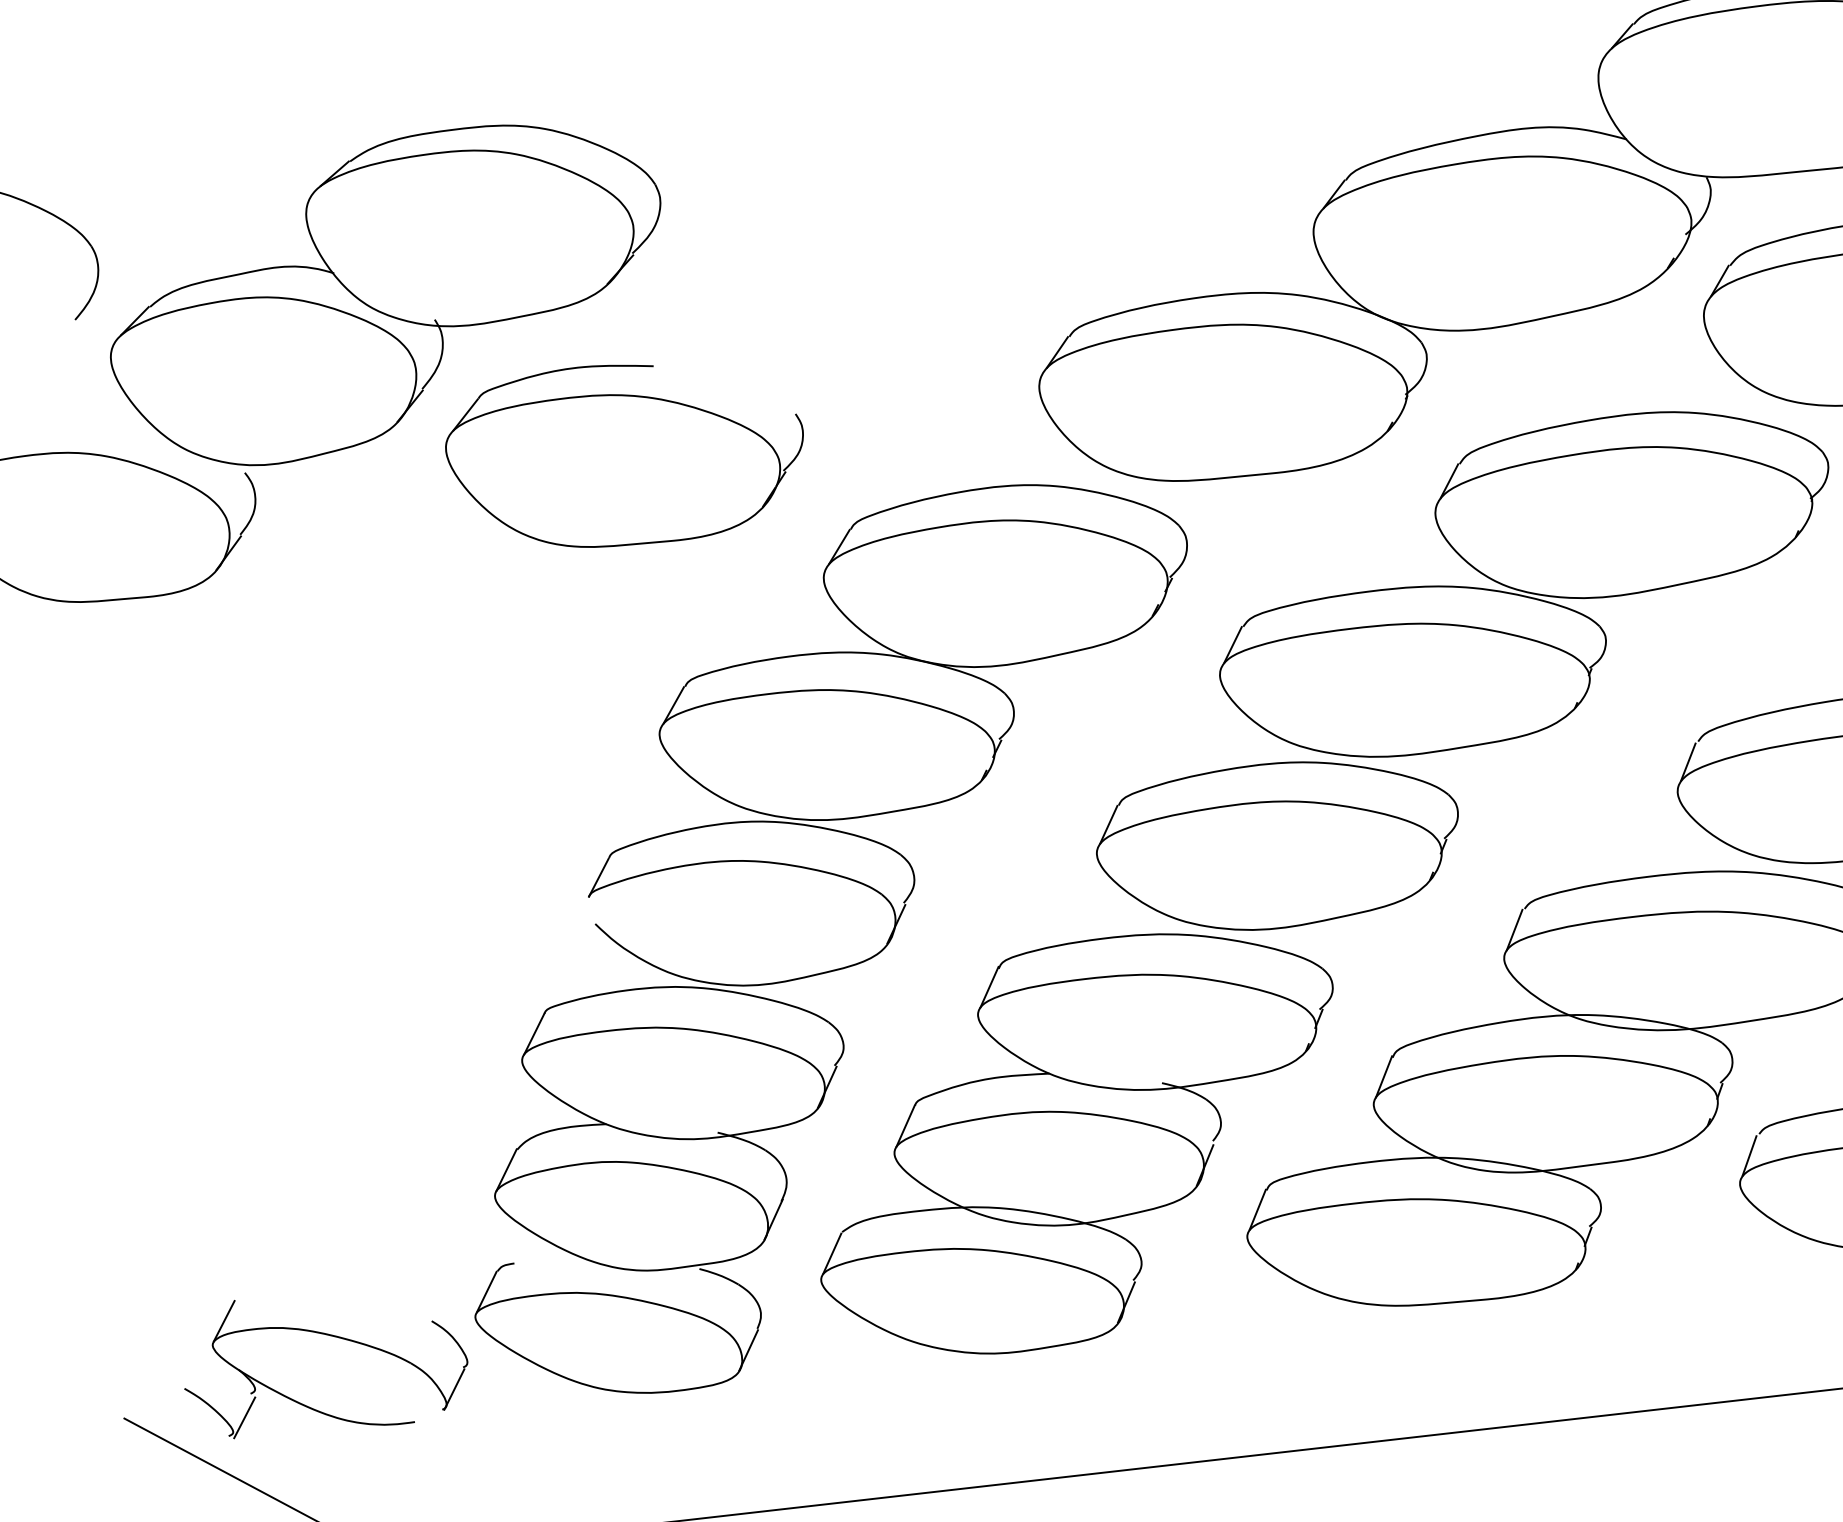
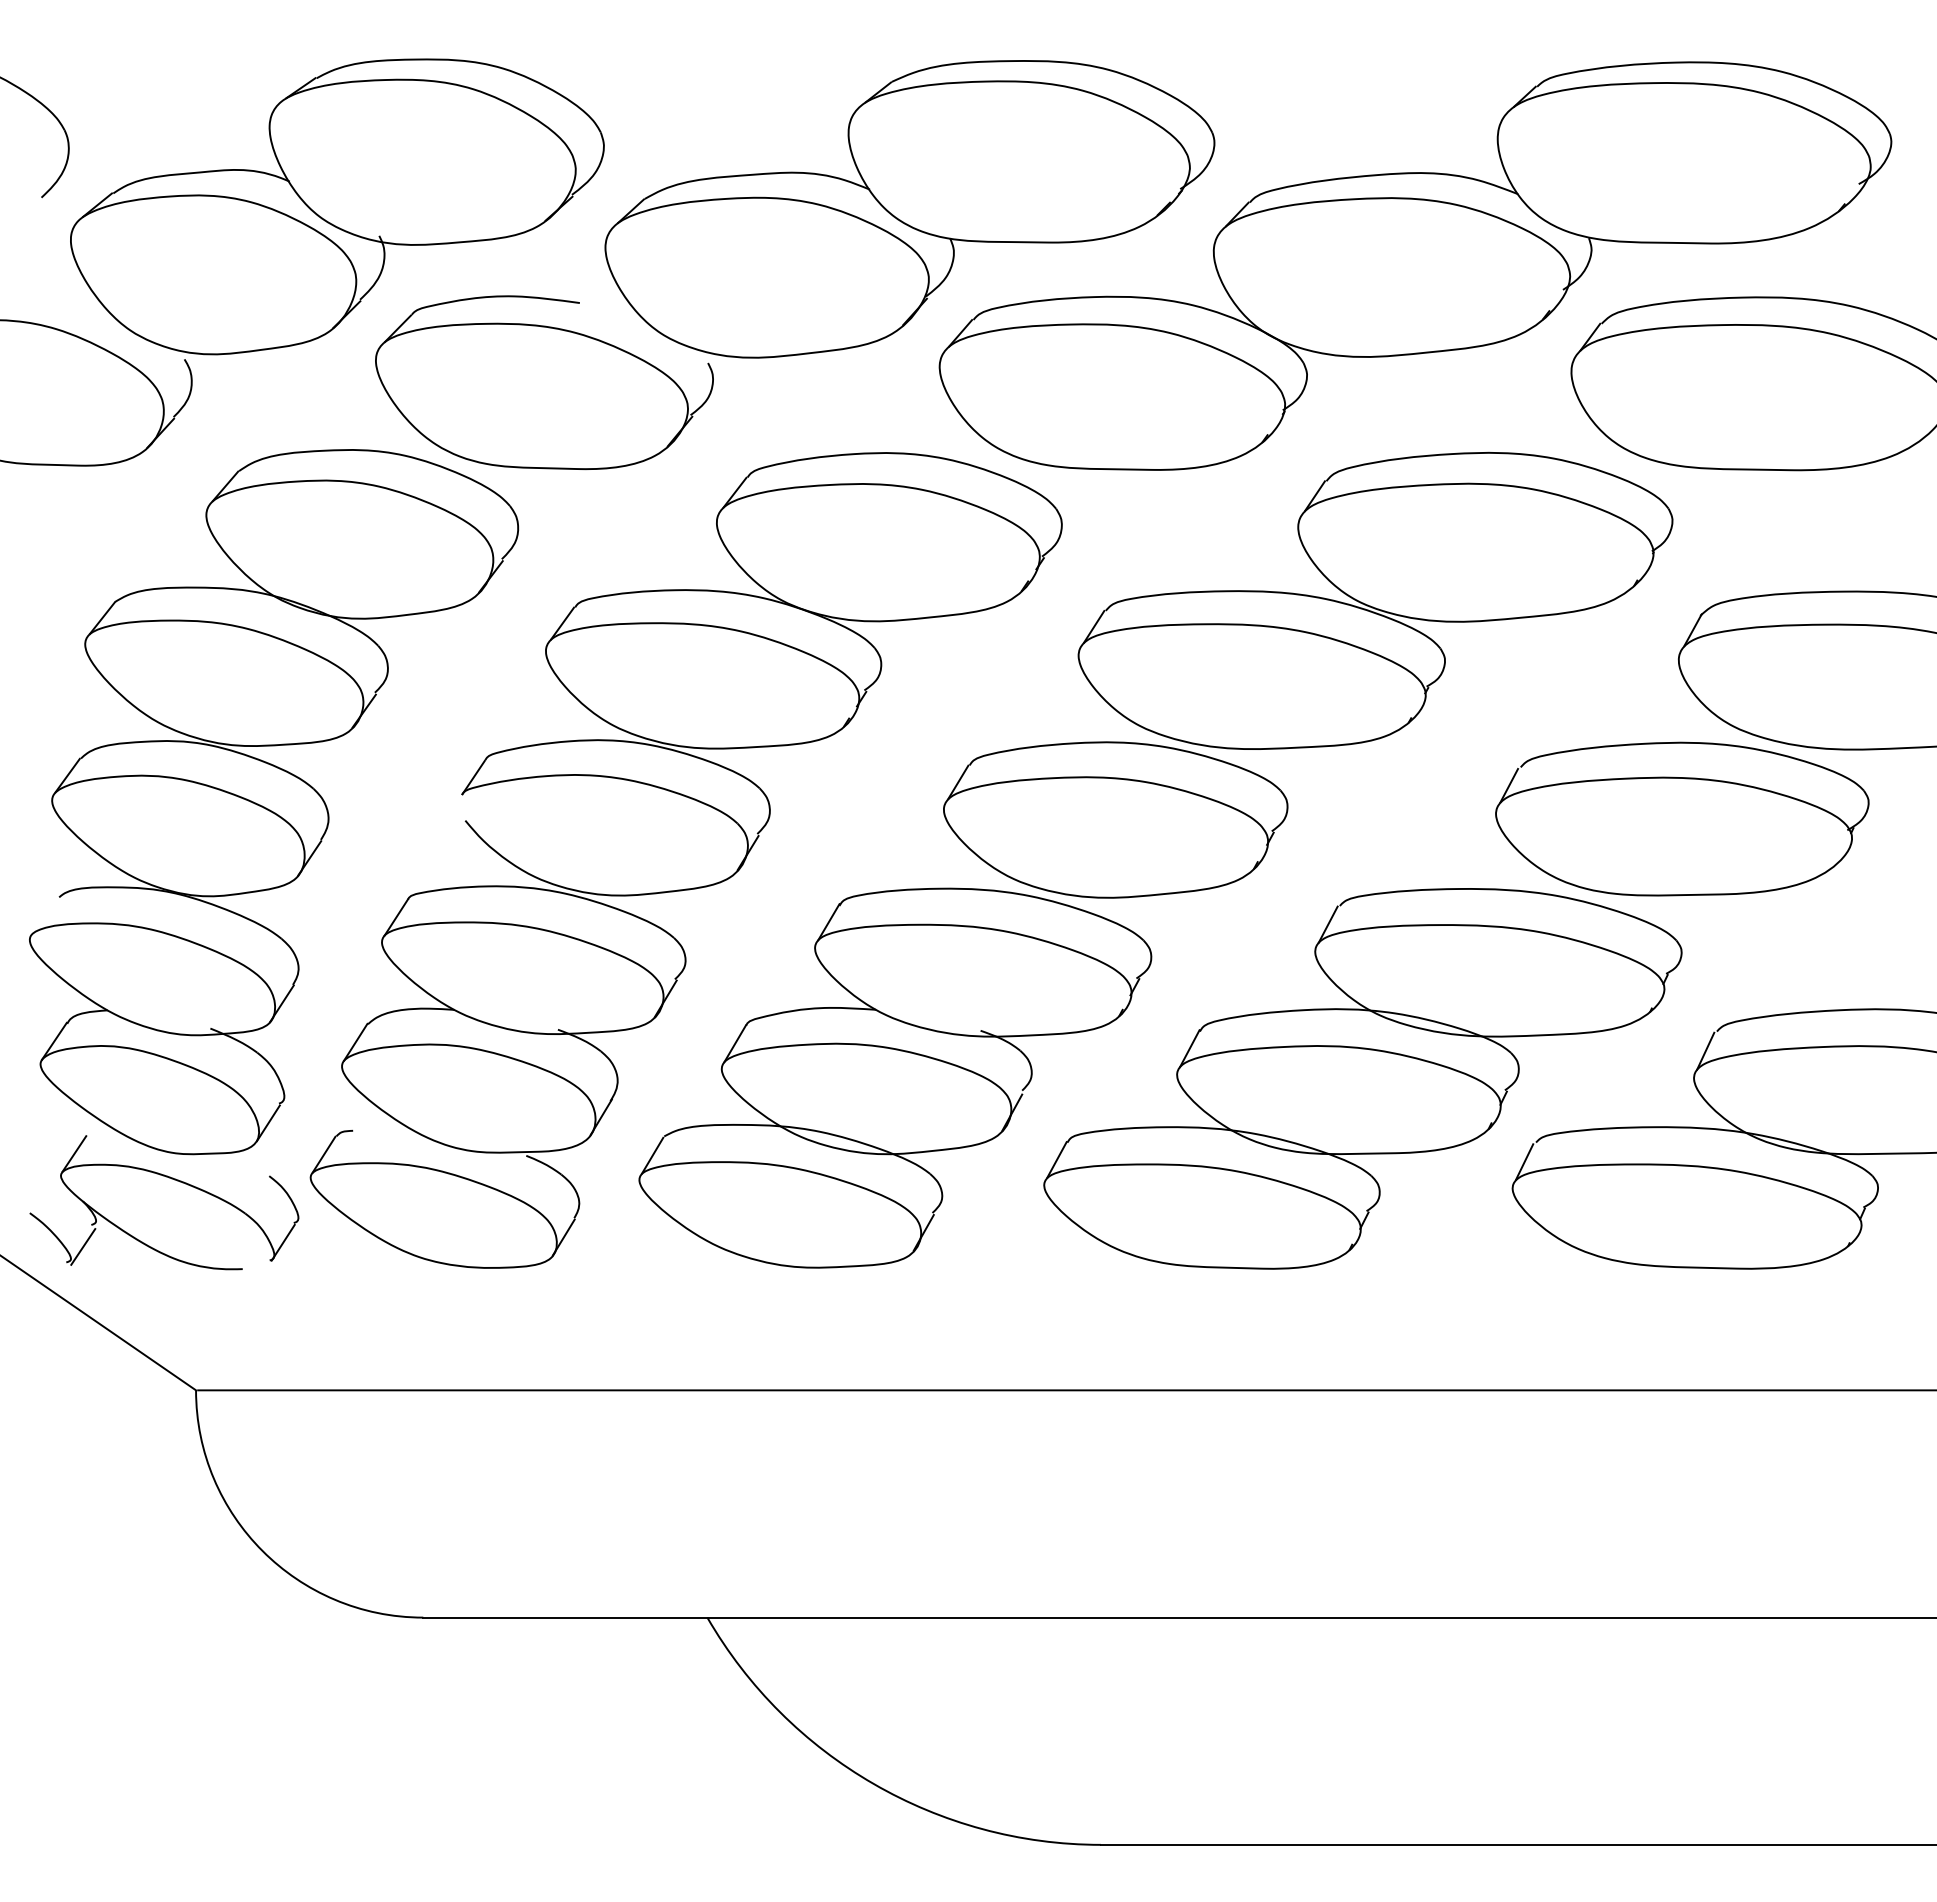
part: (988, 228) -> (909, 209), added
part: (392, 927) -> (274, 802), added

